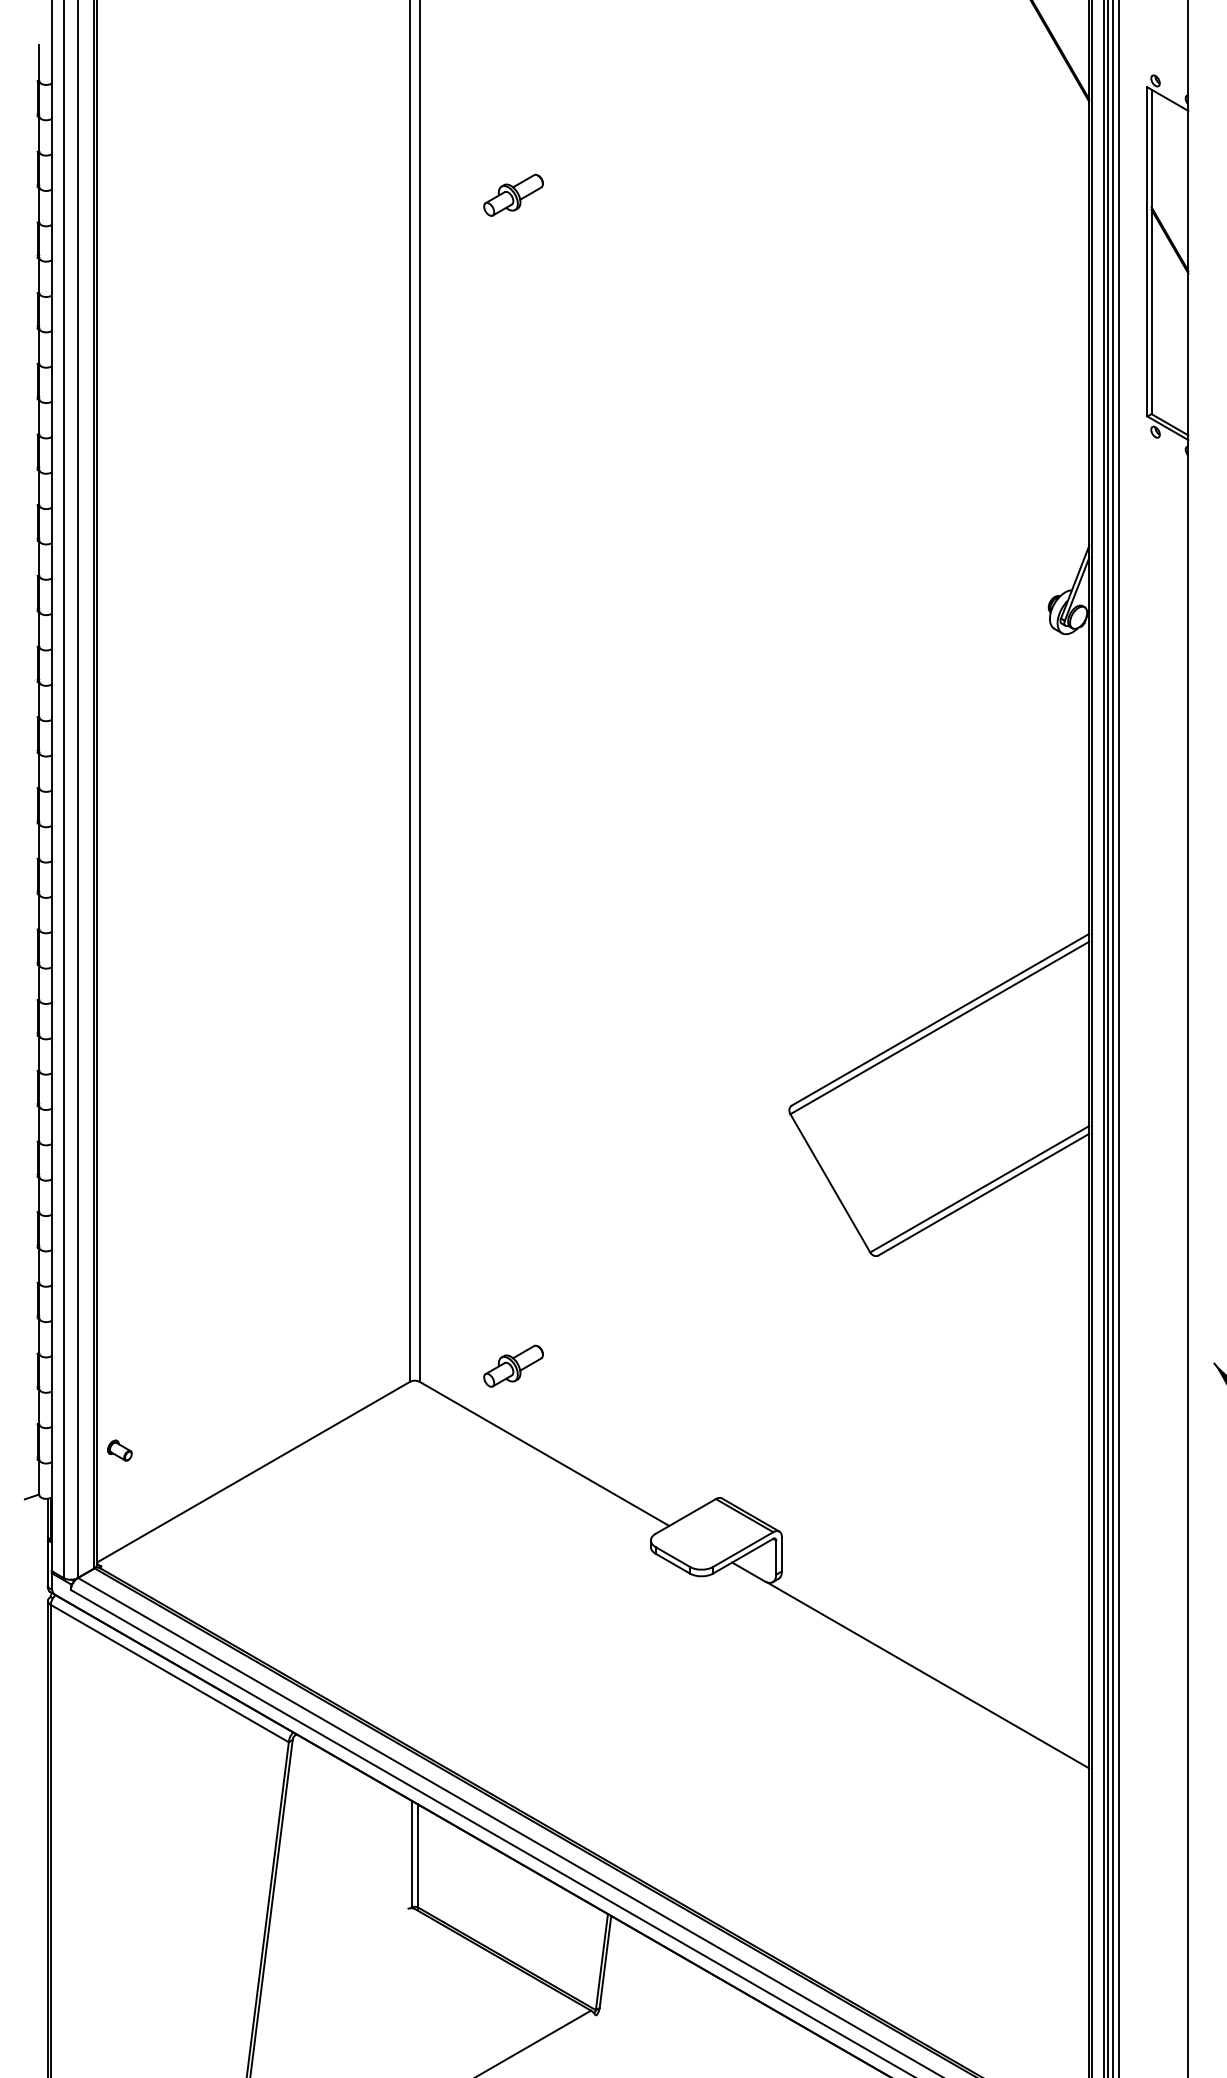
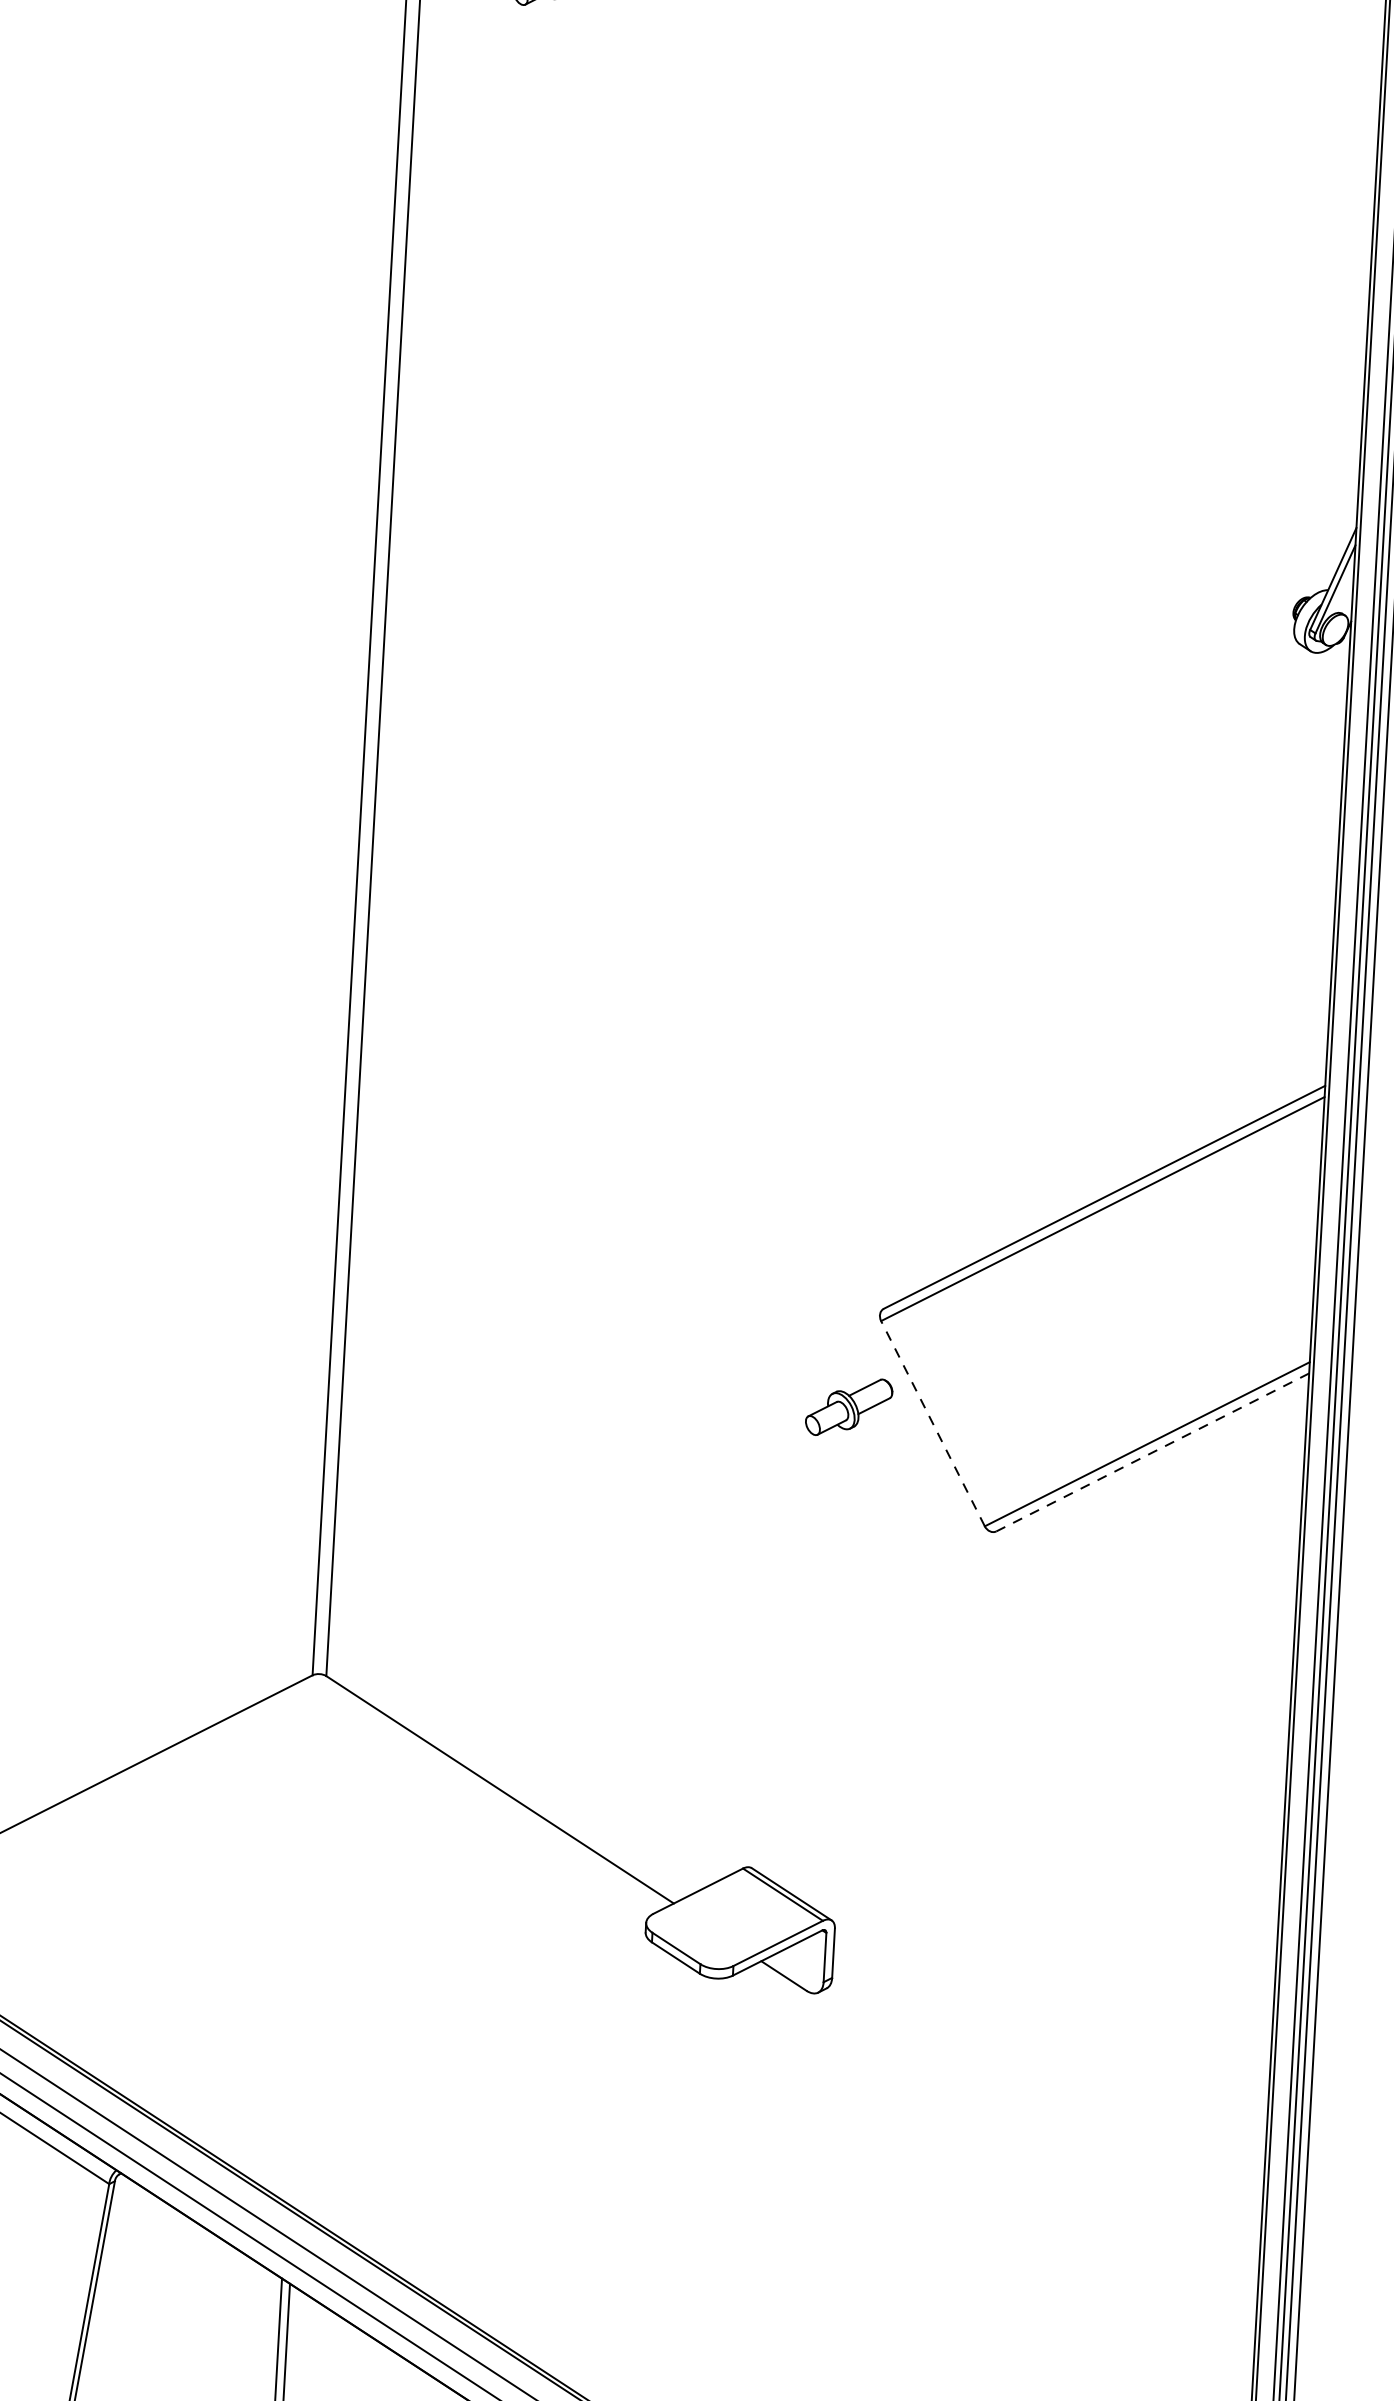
line: (830, 1183) -> (933, 1423), solid -> dashed
line: (983, 1194) -> (1152, 1452), solid -> dashed
part: (513, 1365) -> (849, 1406), moved
line: (928, 1675) -> (1034, 2139), removed

